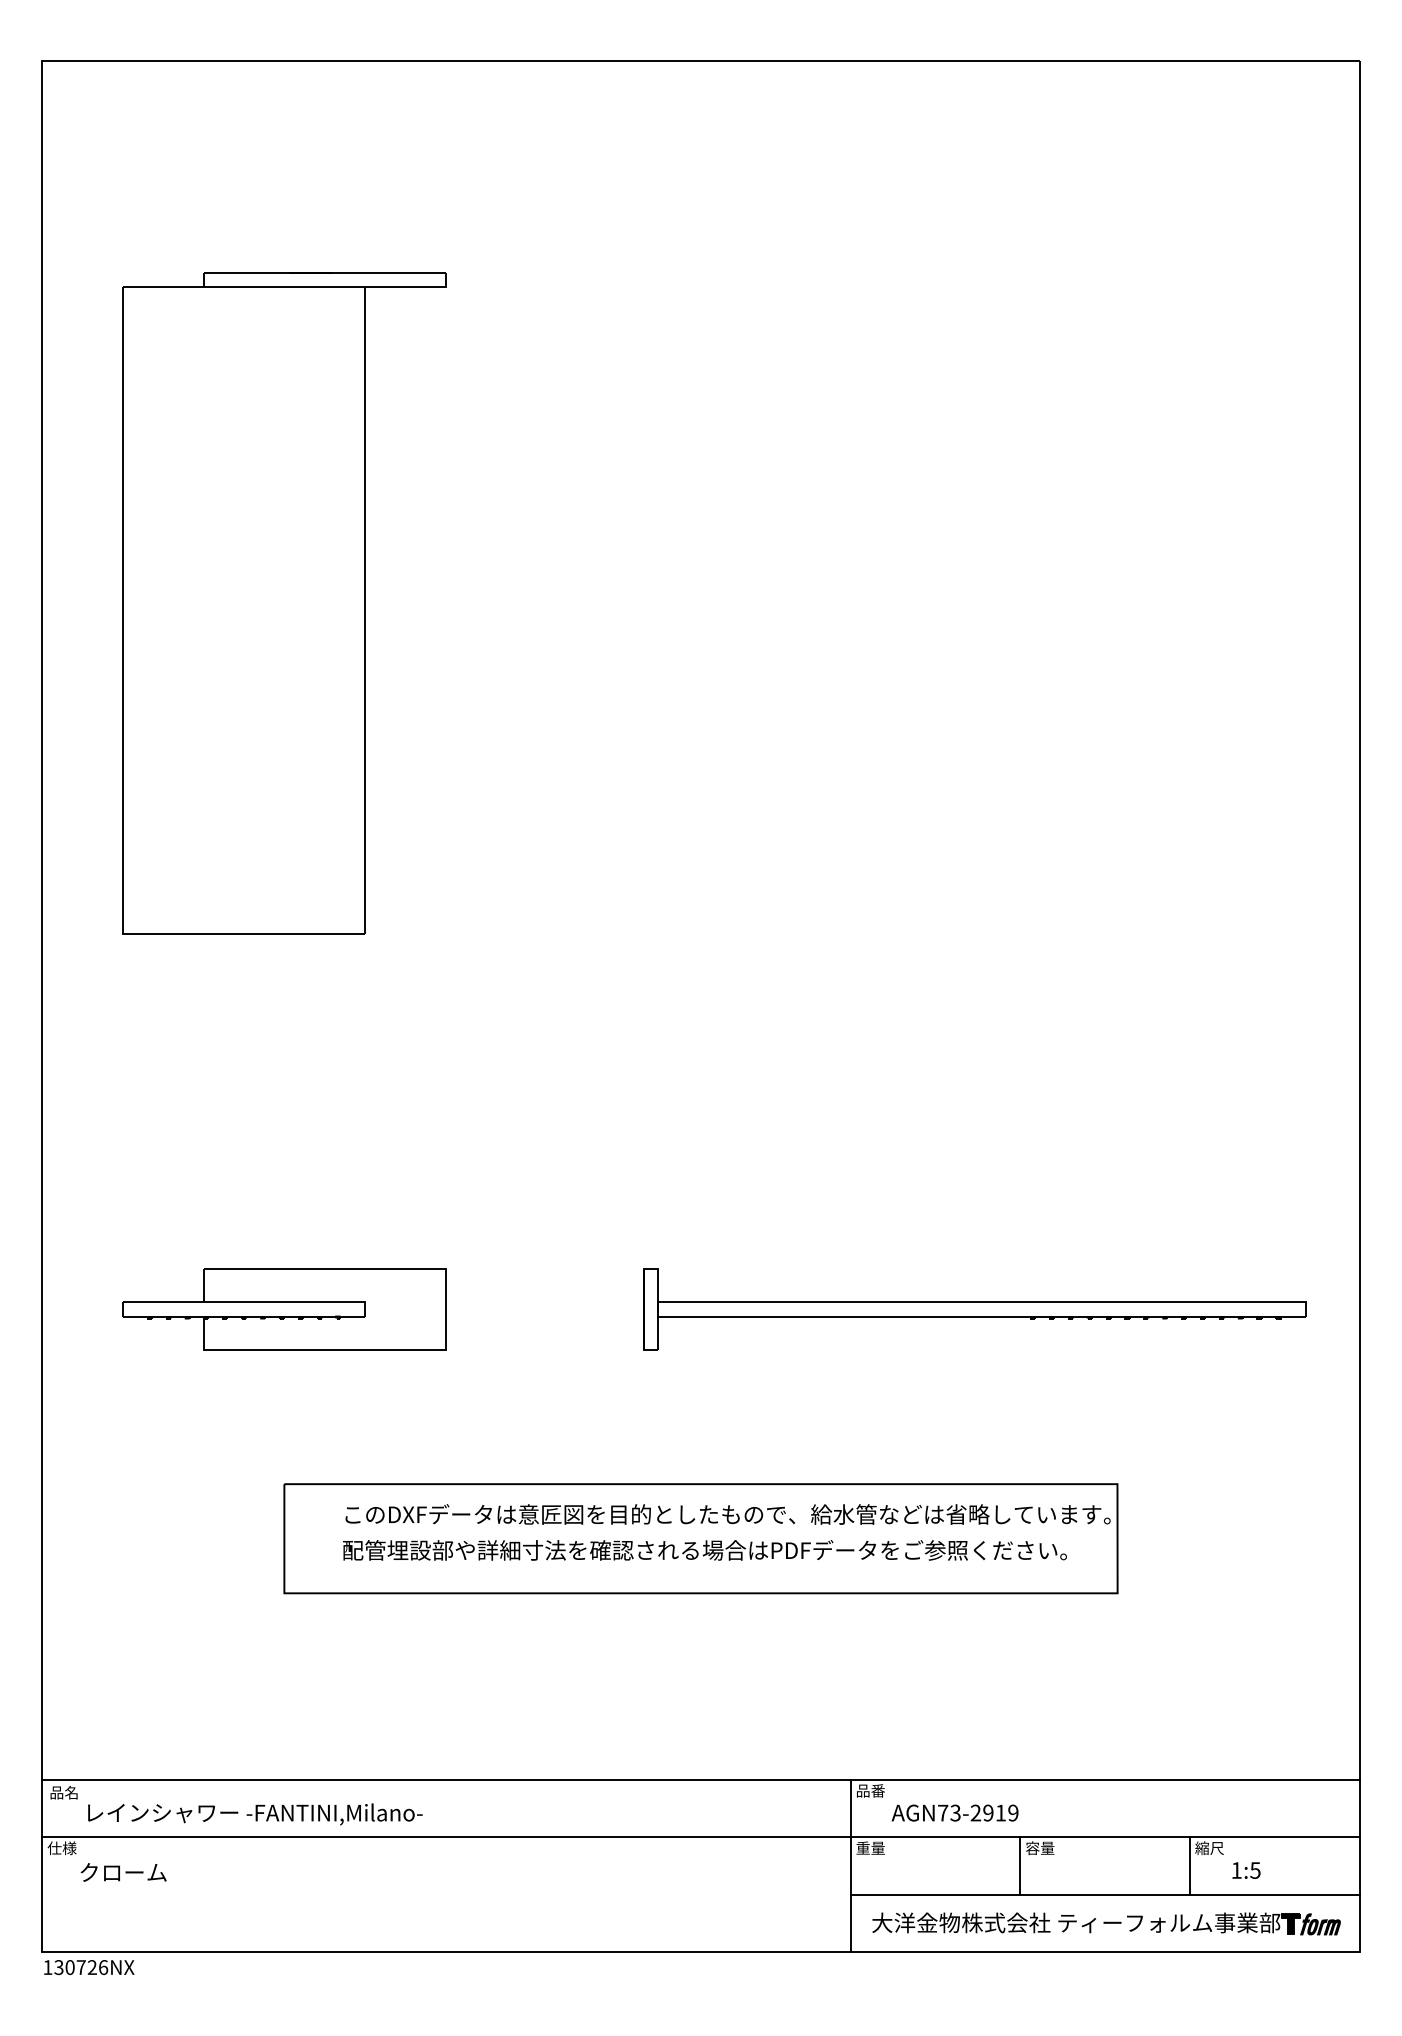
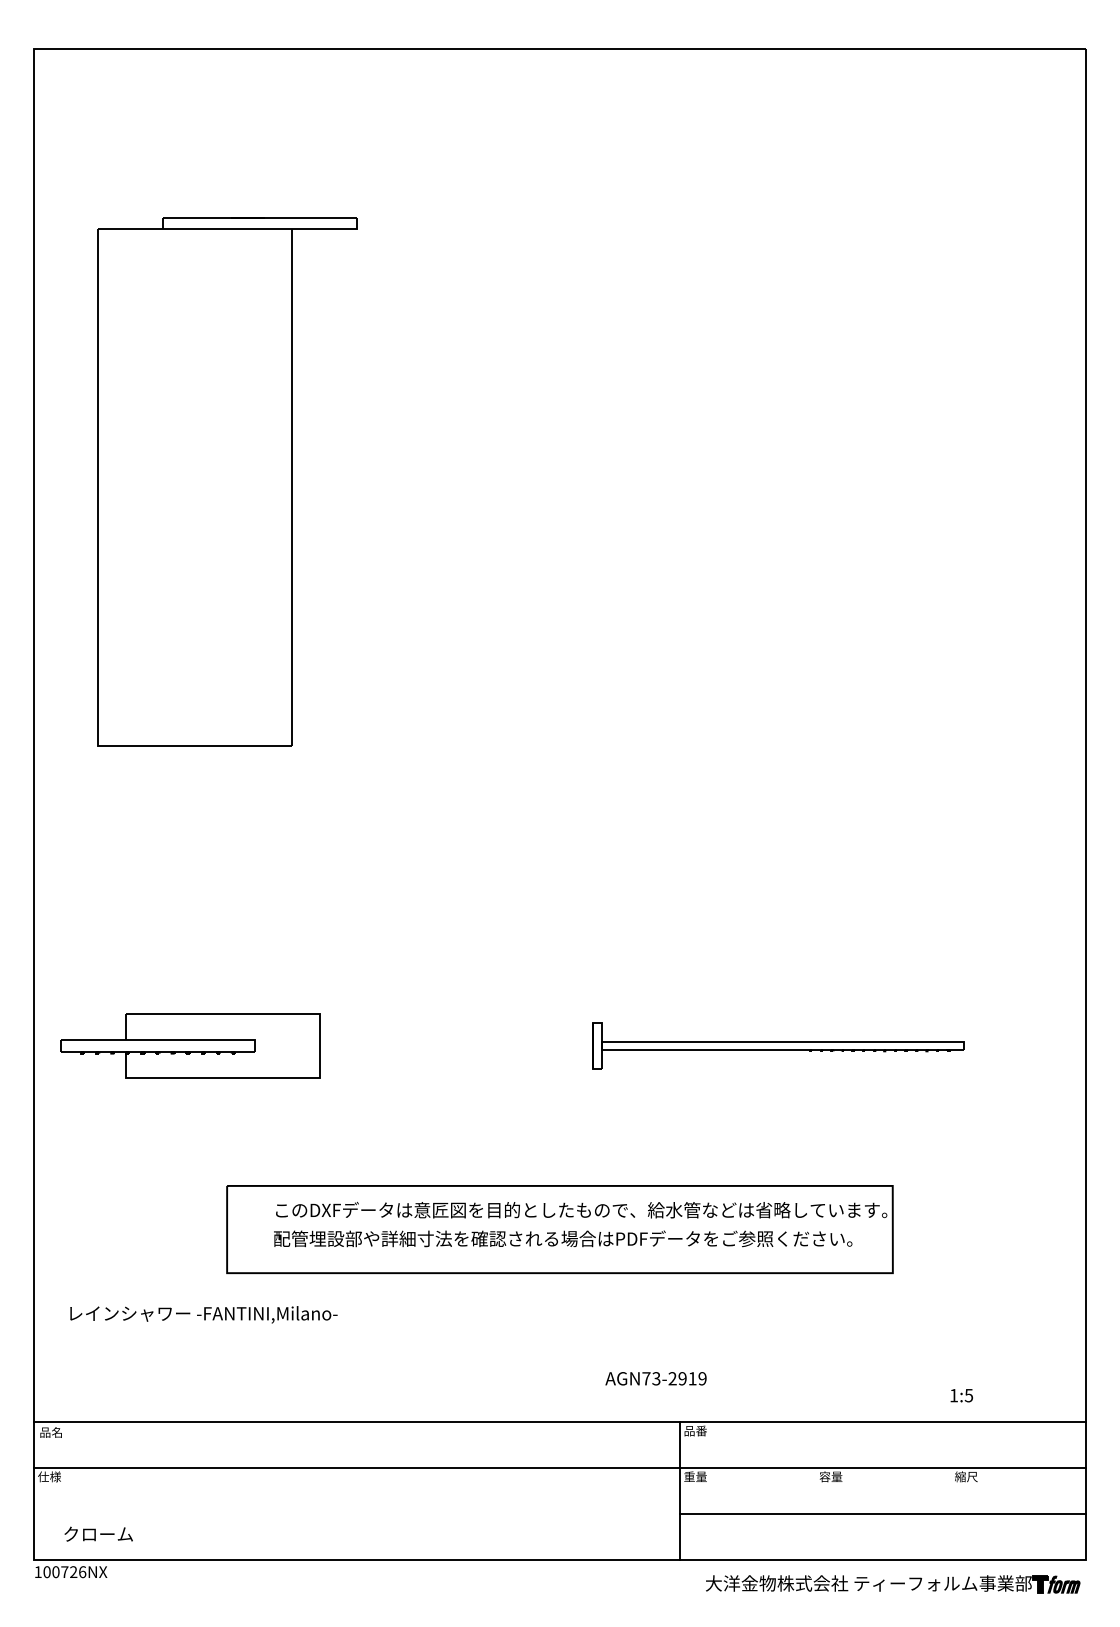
part: (284, 1308) -> (190, 1045), moved
part: (974, 1308) -> (778, 1045), size x0.7
text: (954, 1812) -> (655, 1378), moved
text: (254, 1814) -> (203, 1314), moved
line: (1020, 1865) -> (815, 1490), removed
line: (1189, 1865) -> (950, 1490), removed
text: (1246, 1870) -> (961, 1395), moved
text: (123, 1871) -> (98, 1533), moved
part: (1107, 1924) -> (893, 1584), moved
text: (58, 1966) -> (46, 1571), 130726NX -> 100726NX

